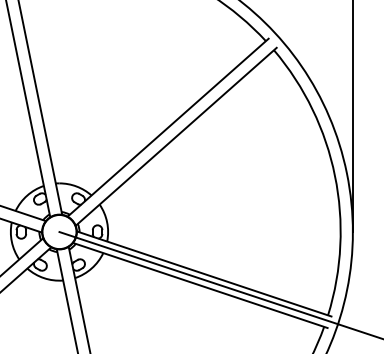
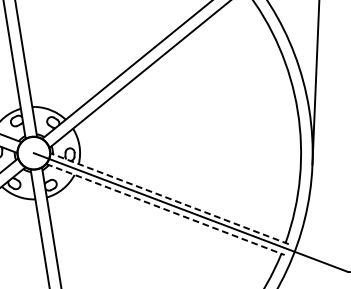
line: (203, 273) -> (168, 198), solid -> dashed
line: (200, 285) -> (165, 209), solid -> dashed

